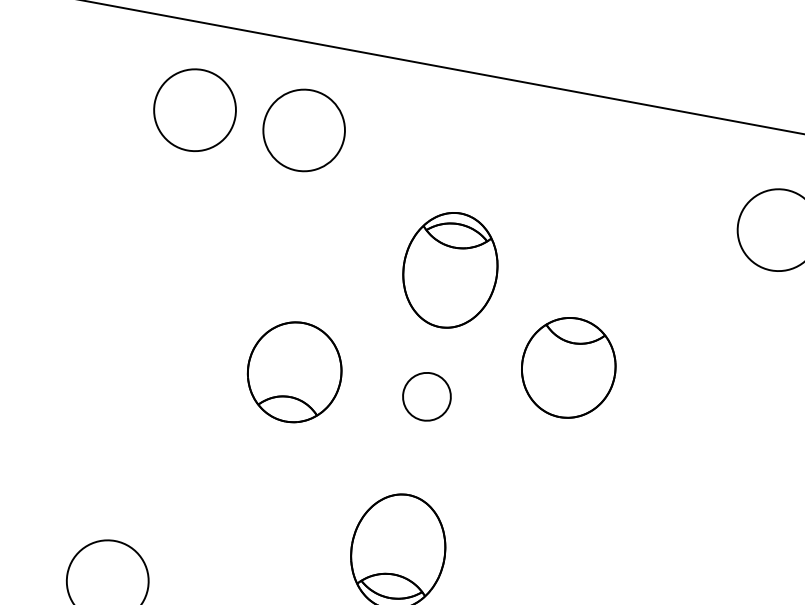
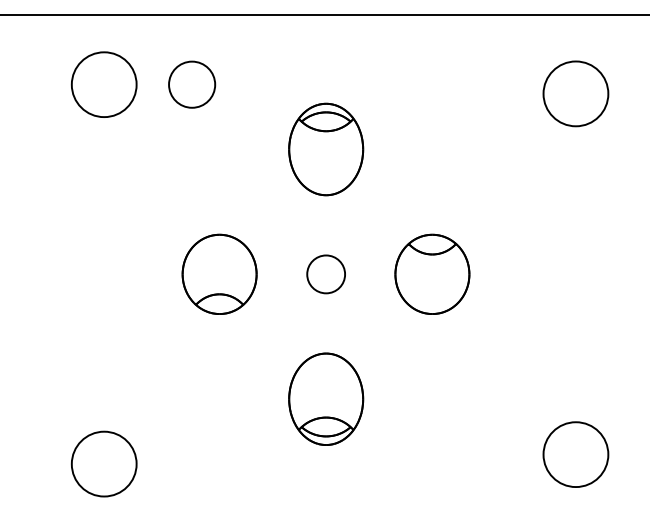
circle: (304, 130) -> (192, 84), size x0.71
part: (450, 270) -> (326, 149), moved
part: (569, 366) -> (432, 273), moved

